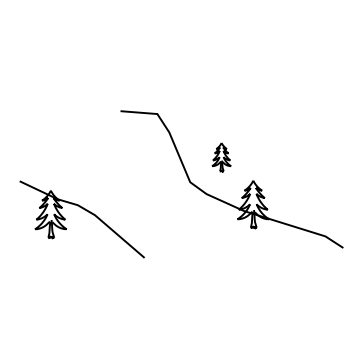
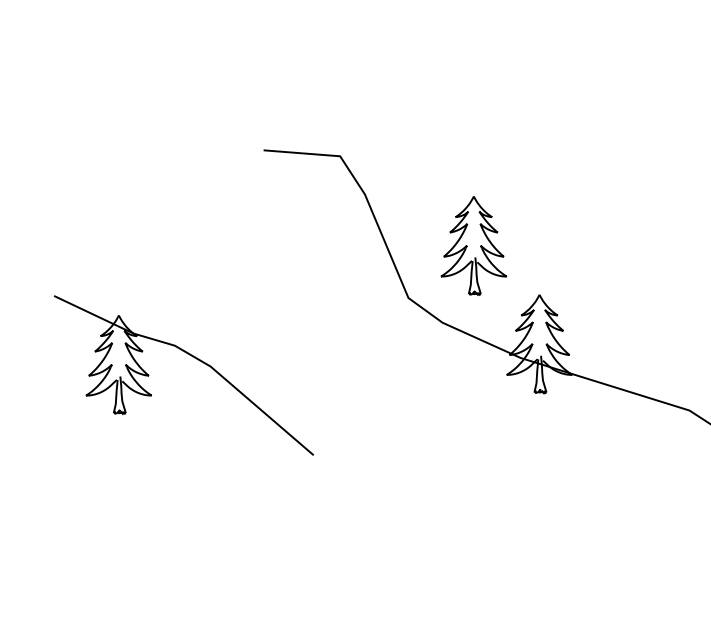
part: (221, 157) -> (473, 246), size x1.67

